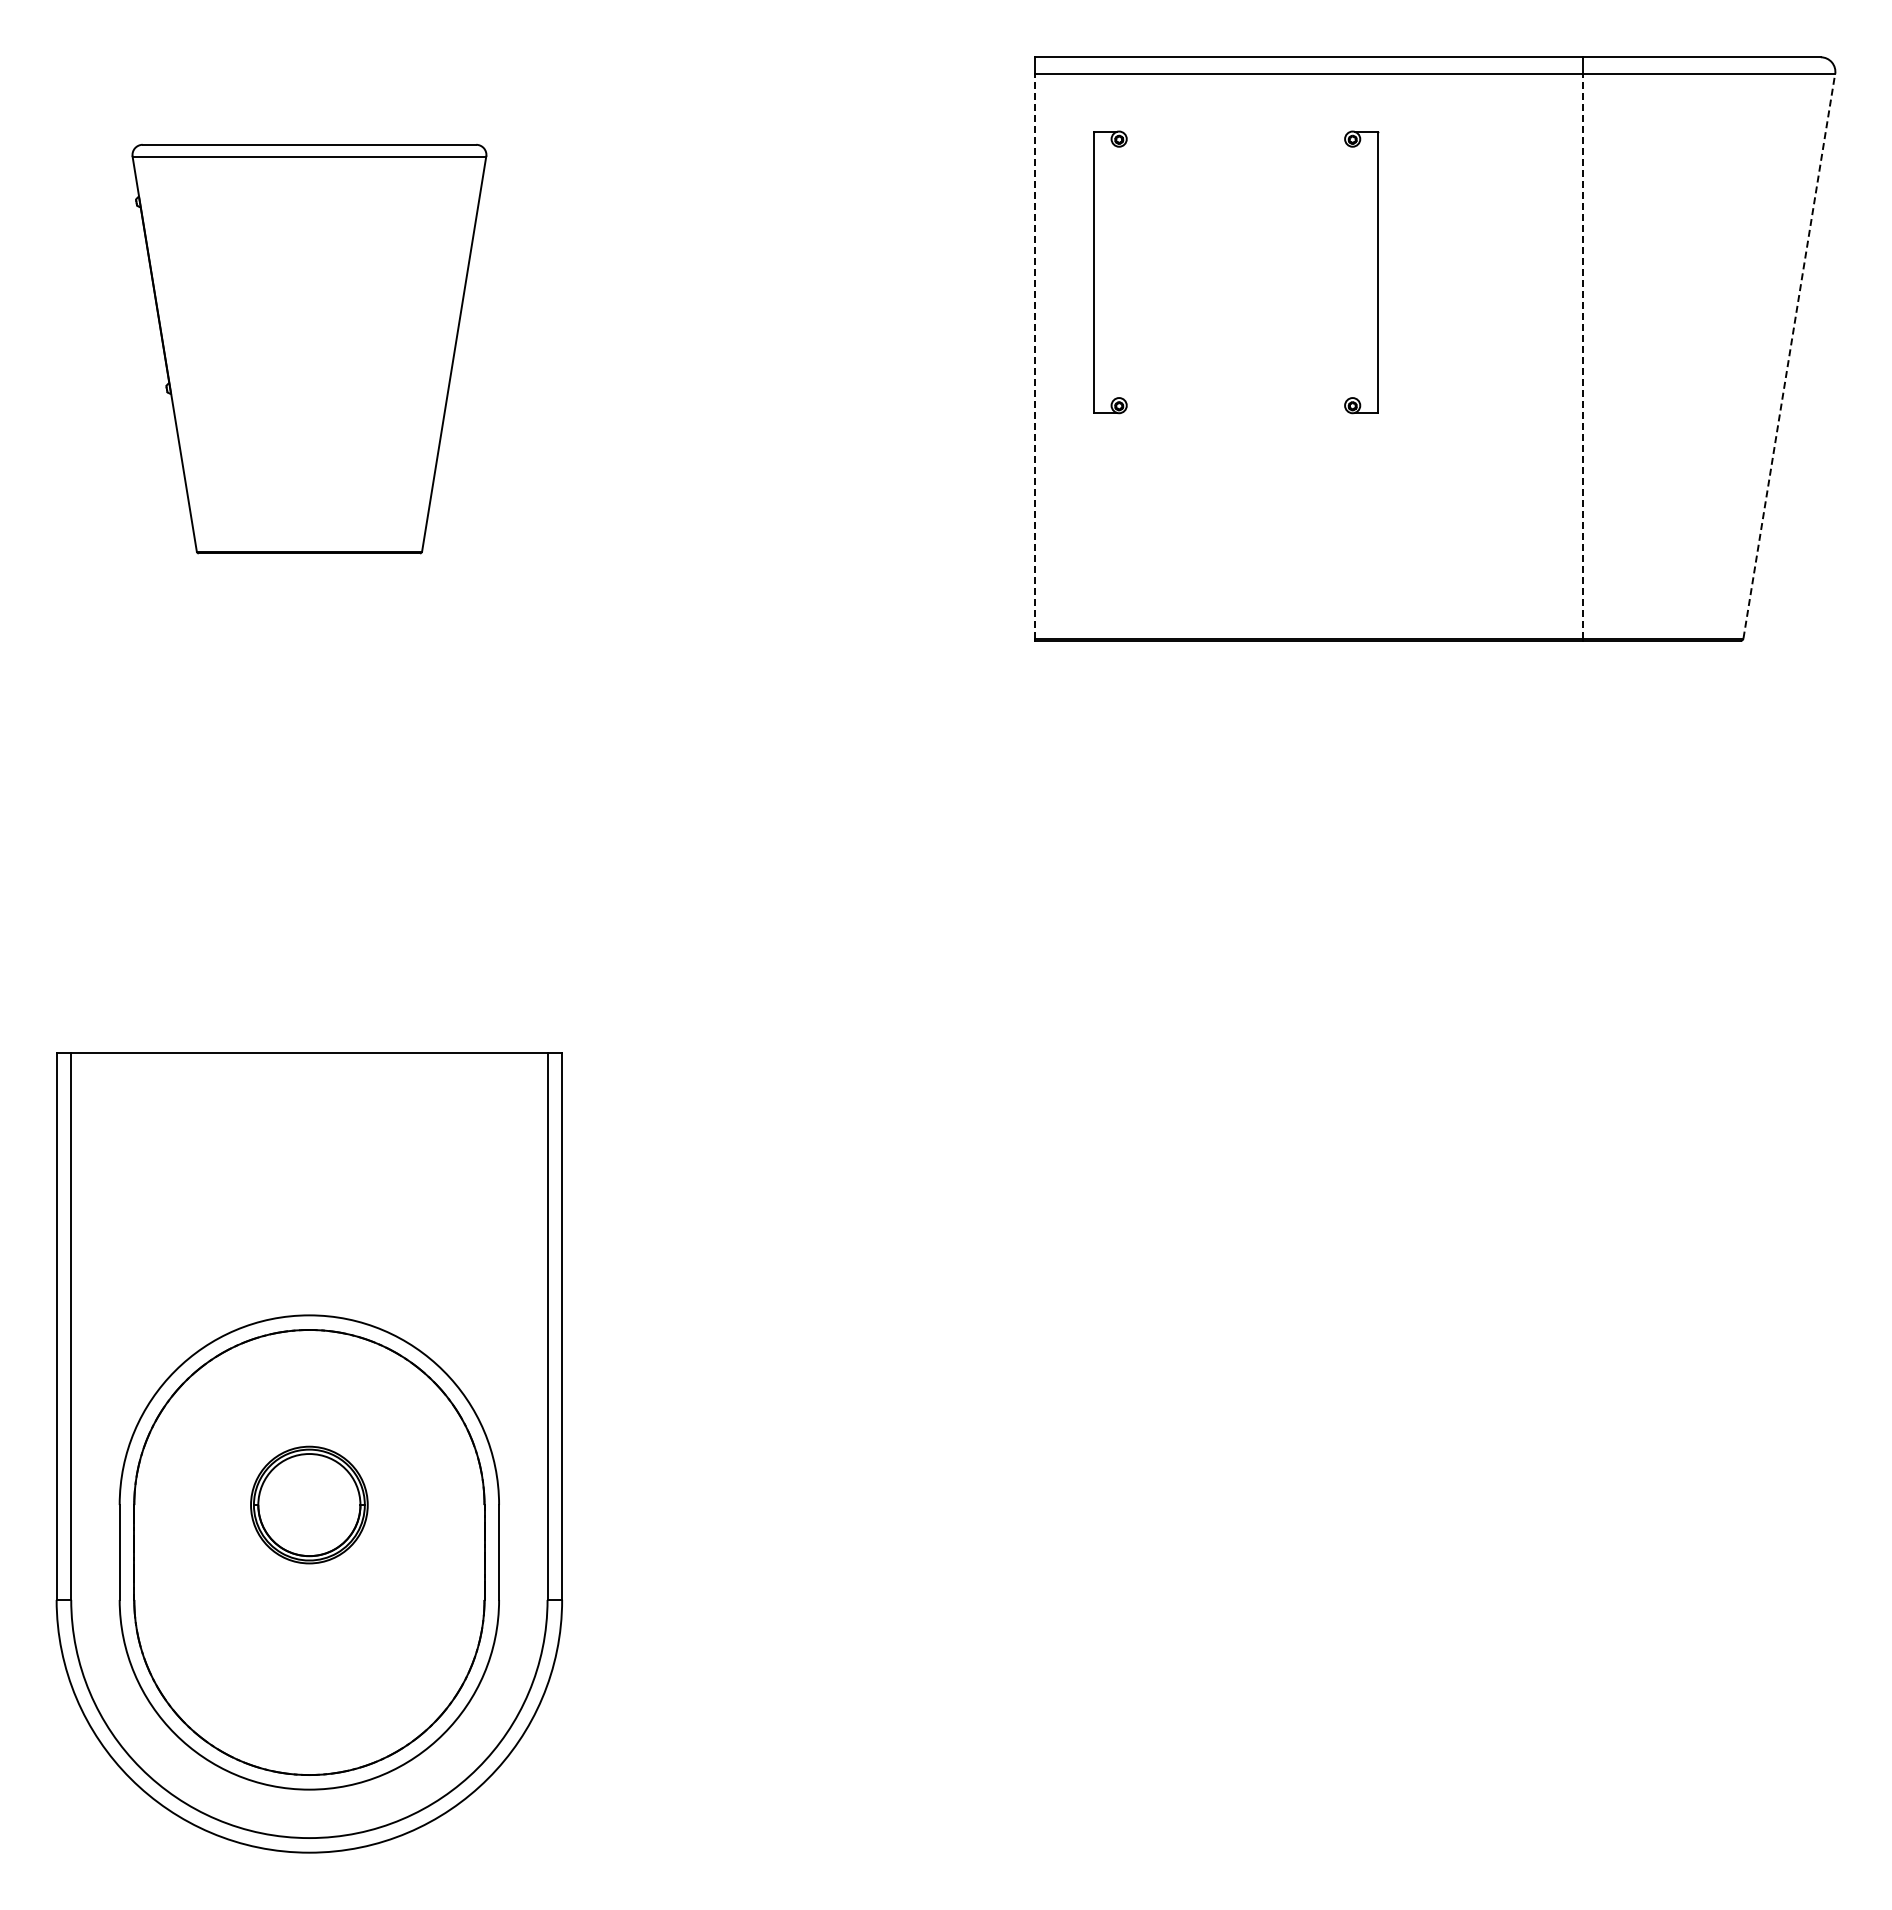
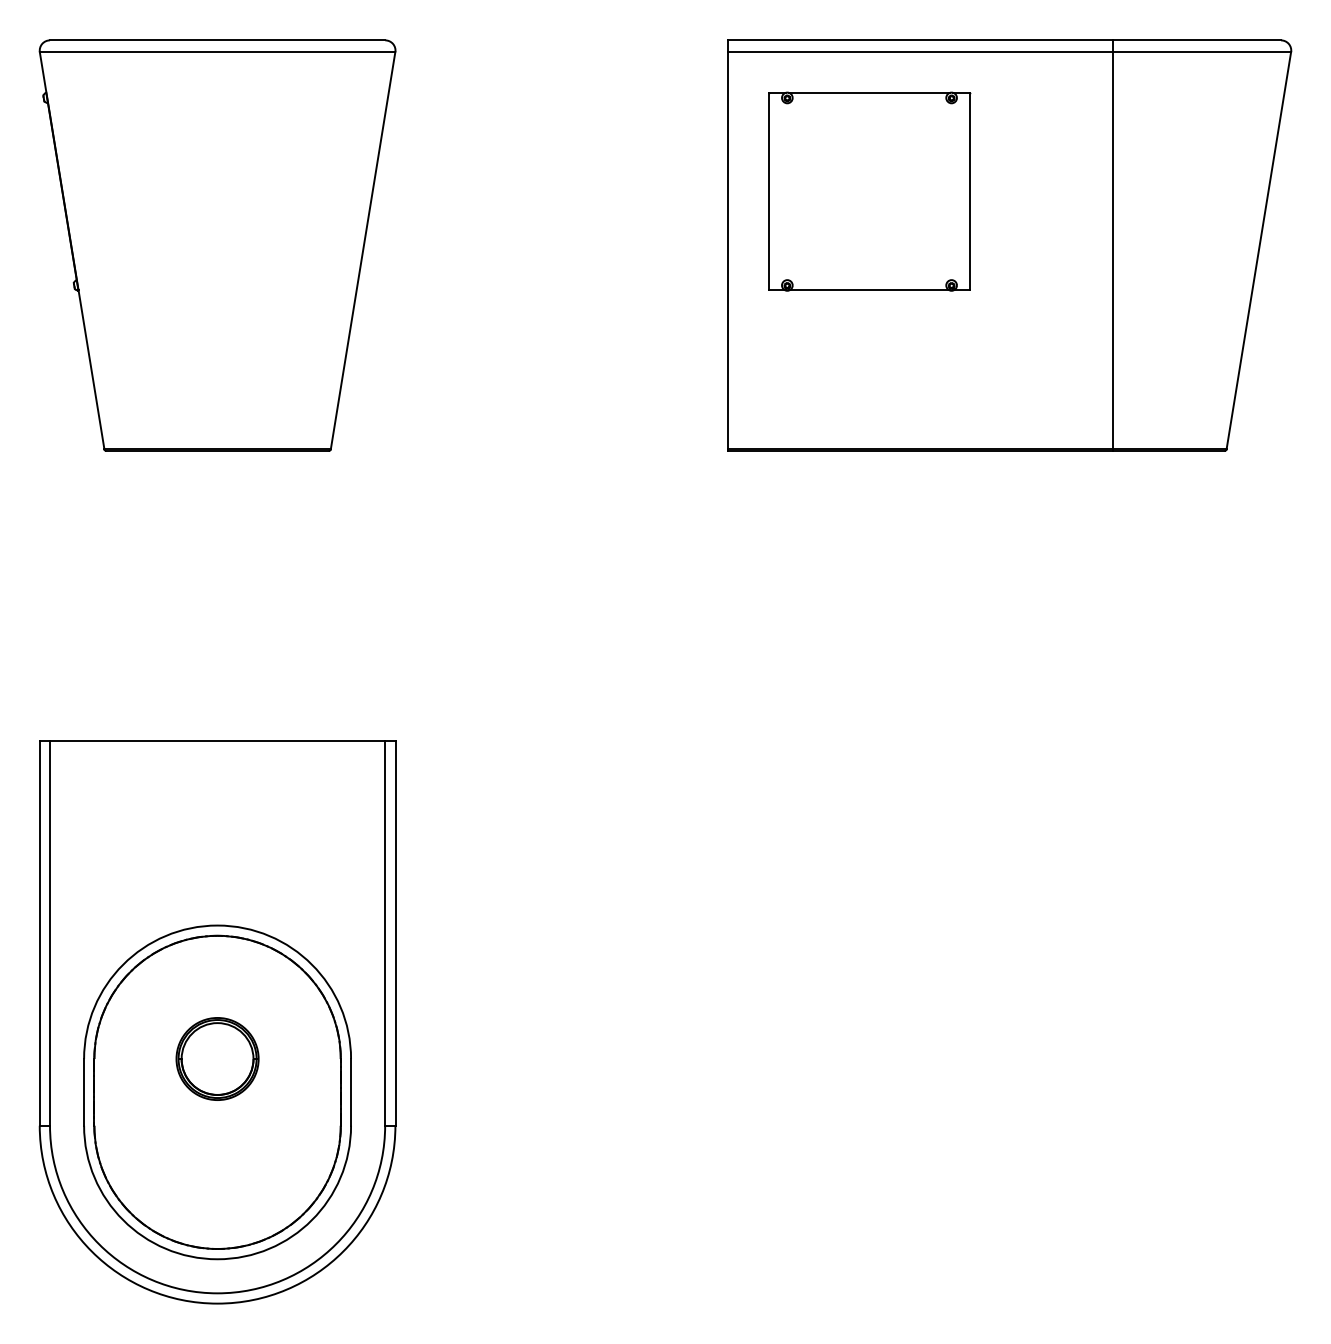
line: (1235, 131) -> (869, 92), added
part: (309, 348) -> (217, 245), size x1.43
line: (1035, 355) -> (728, 250), dashed -> solid
line: (1582, 355) -> (1113, 250), dashed -> solid
line: (1789, 356) -> (1258, 250), dashed -> solid
line: (1235, 412) -> (869, 290), added

